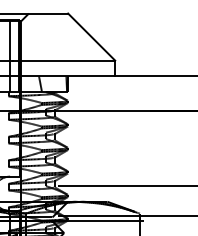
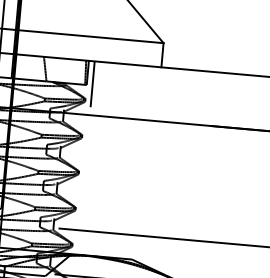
line: (71, 91) -> (92, 84), added

